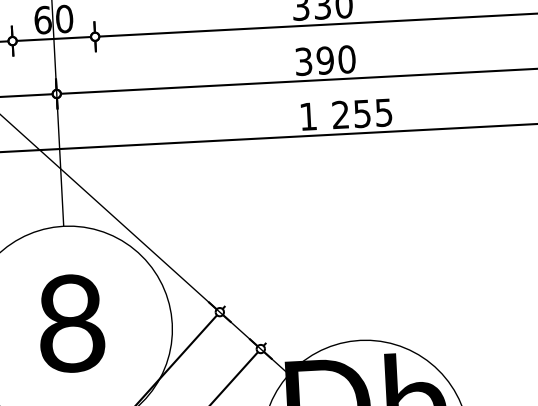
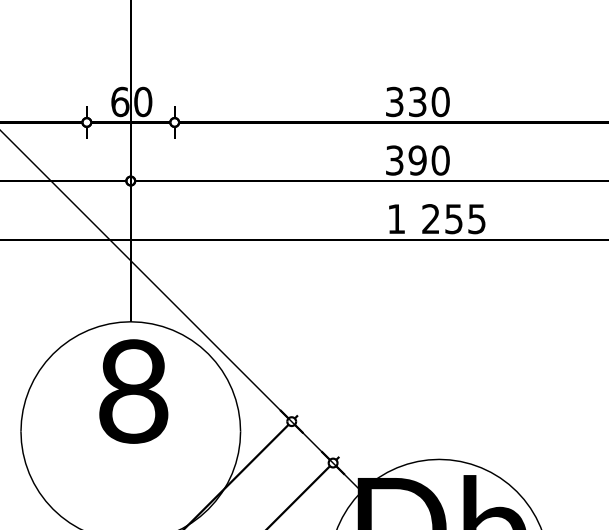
text: (71, 323) -> (133, 391), moved

